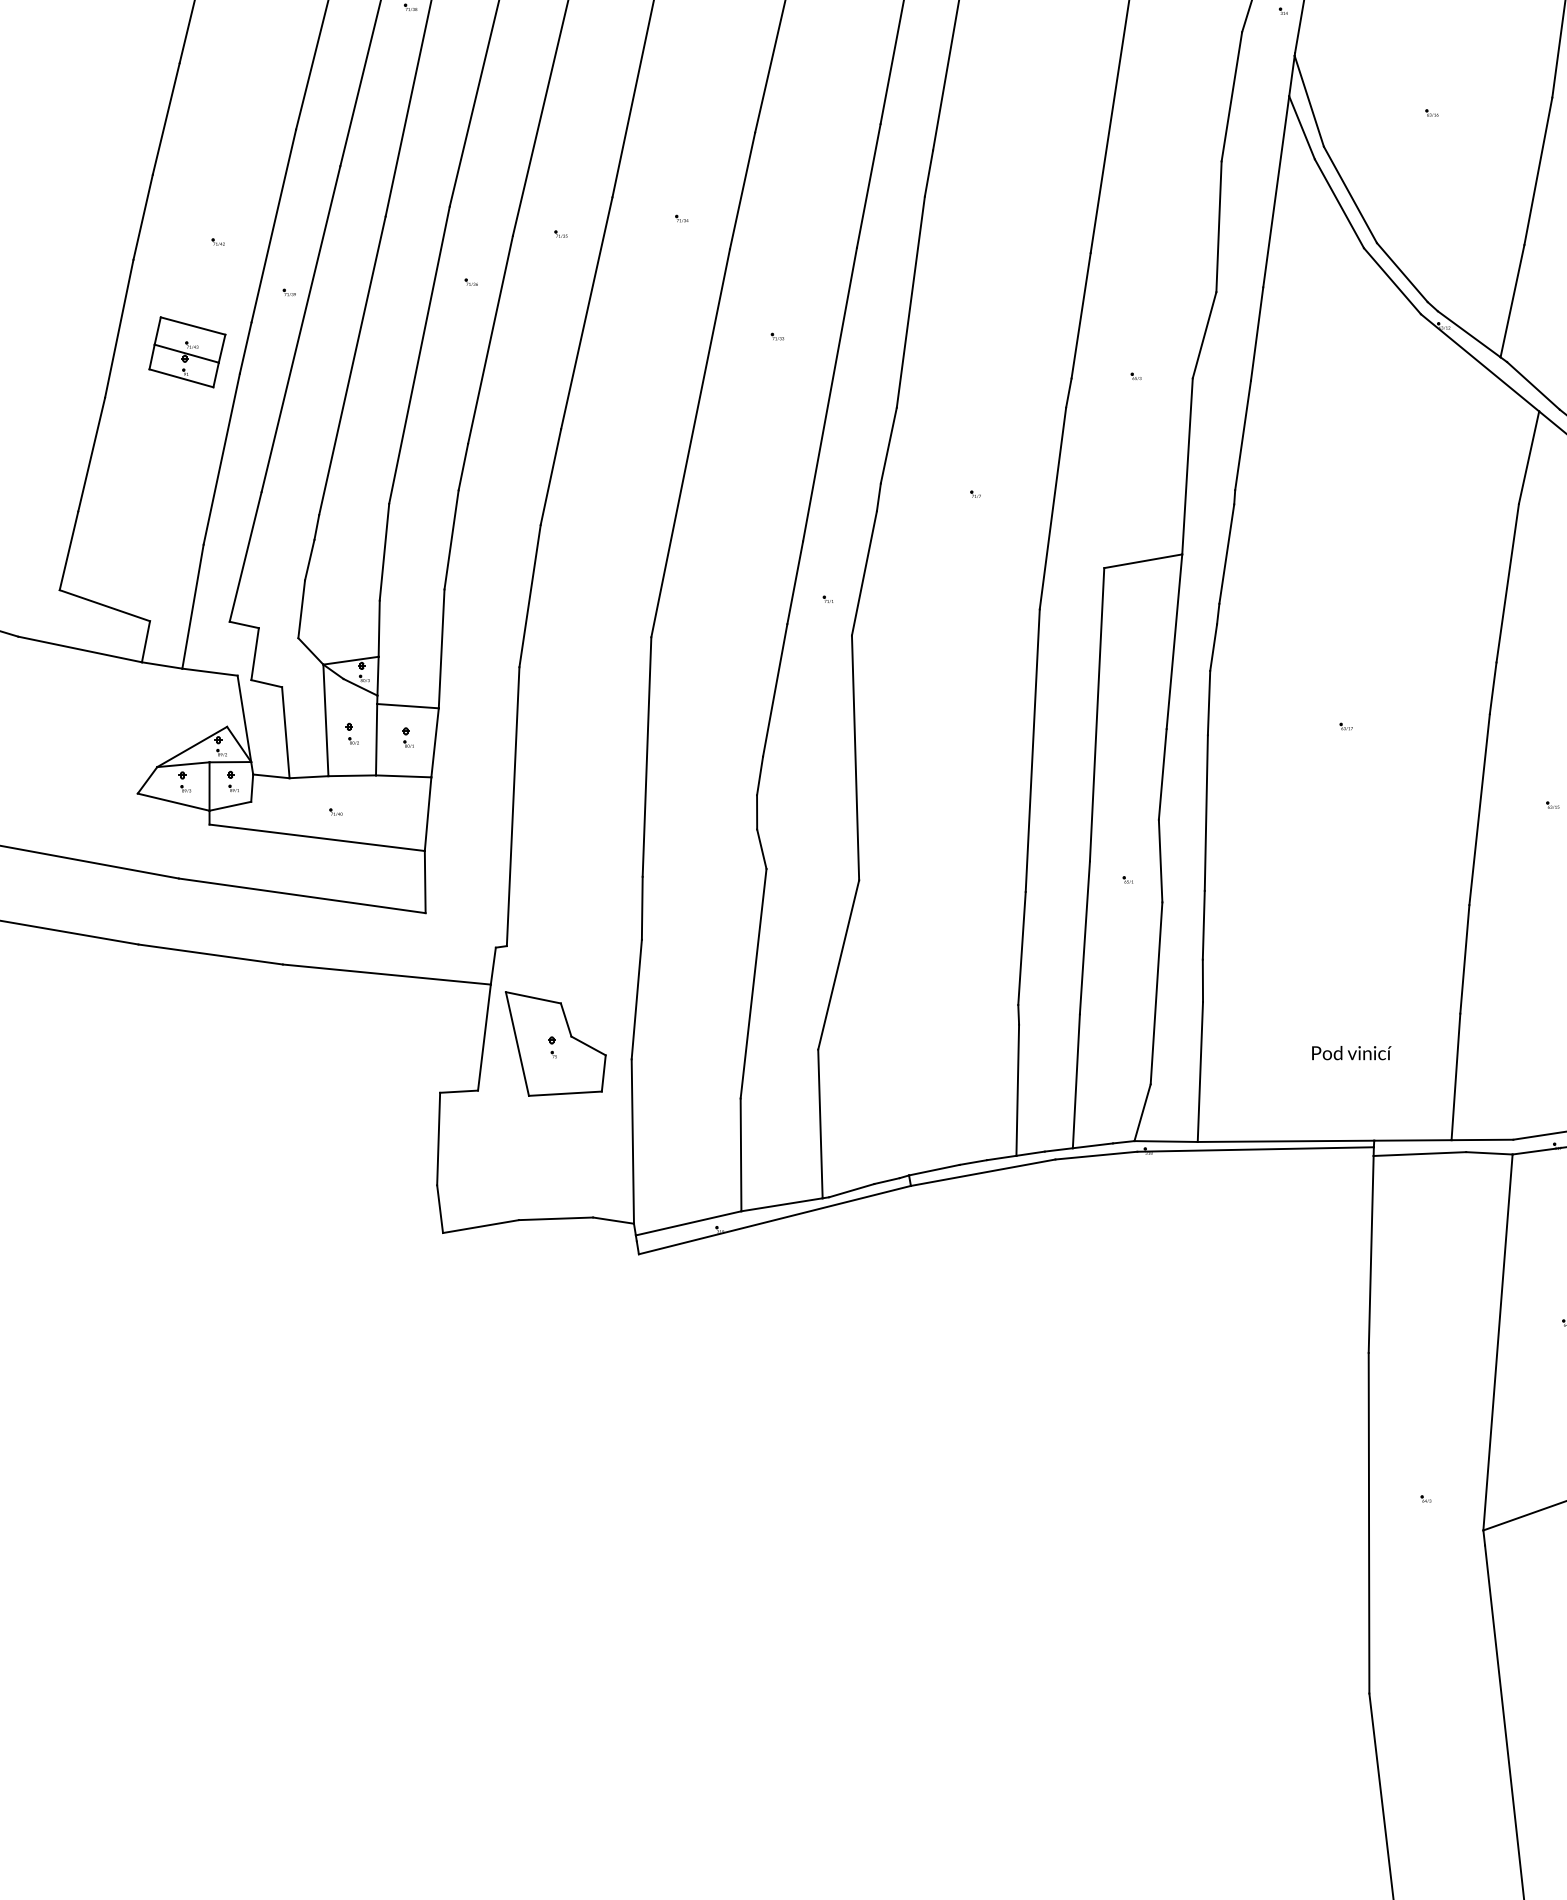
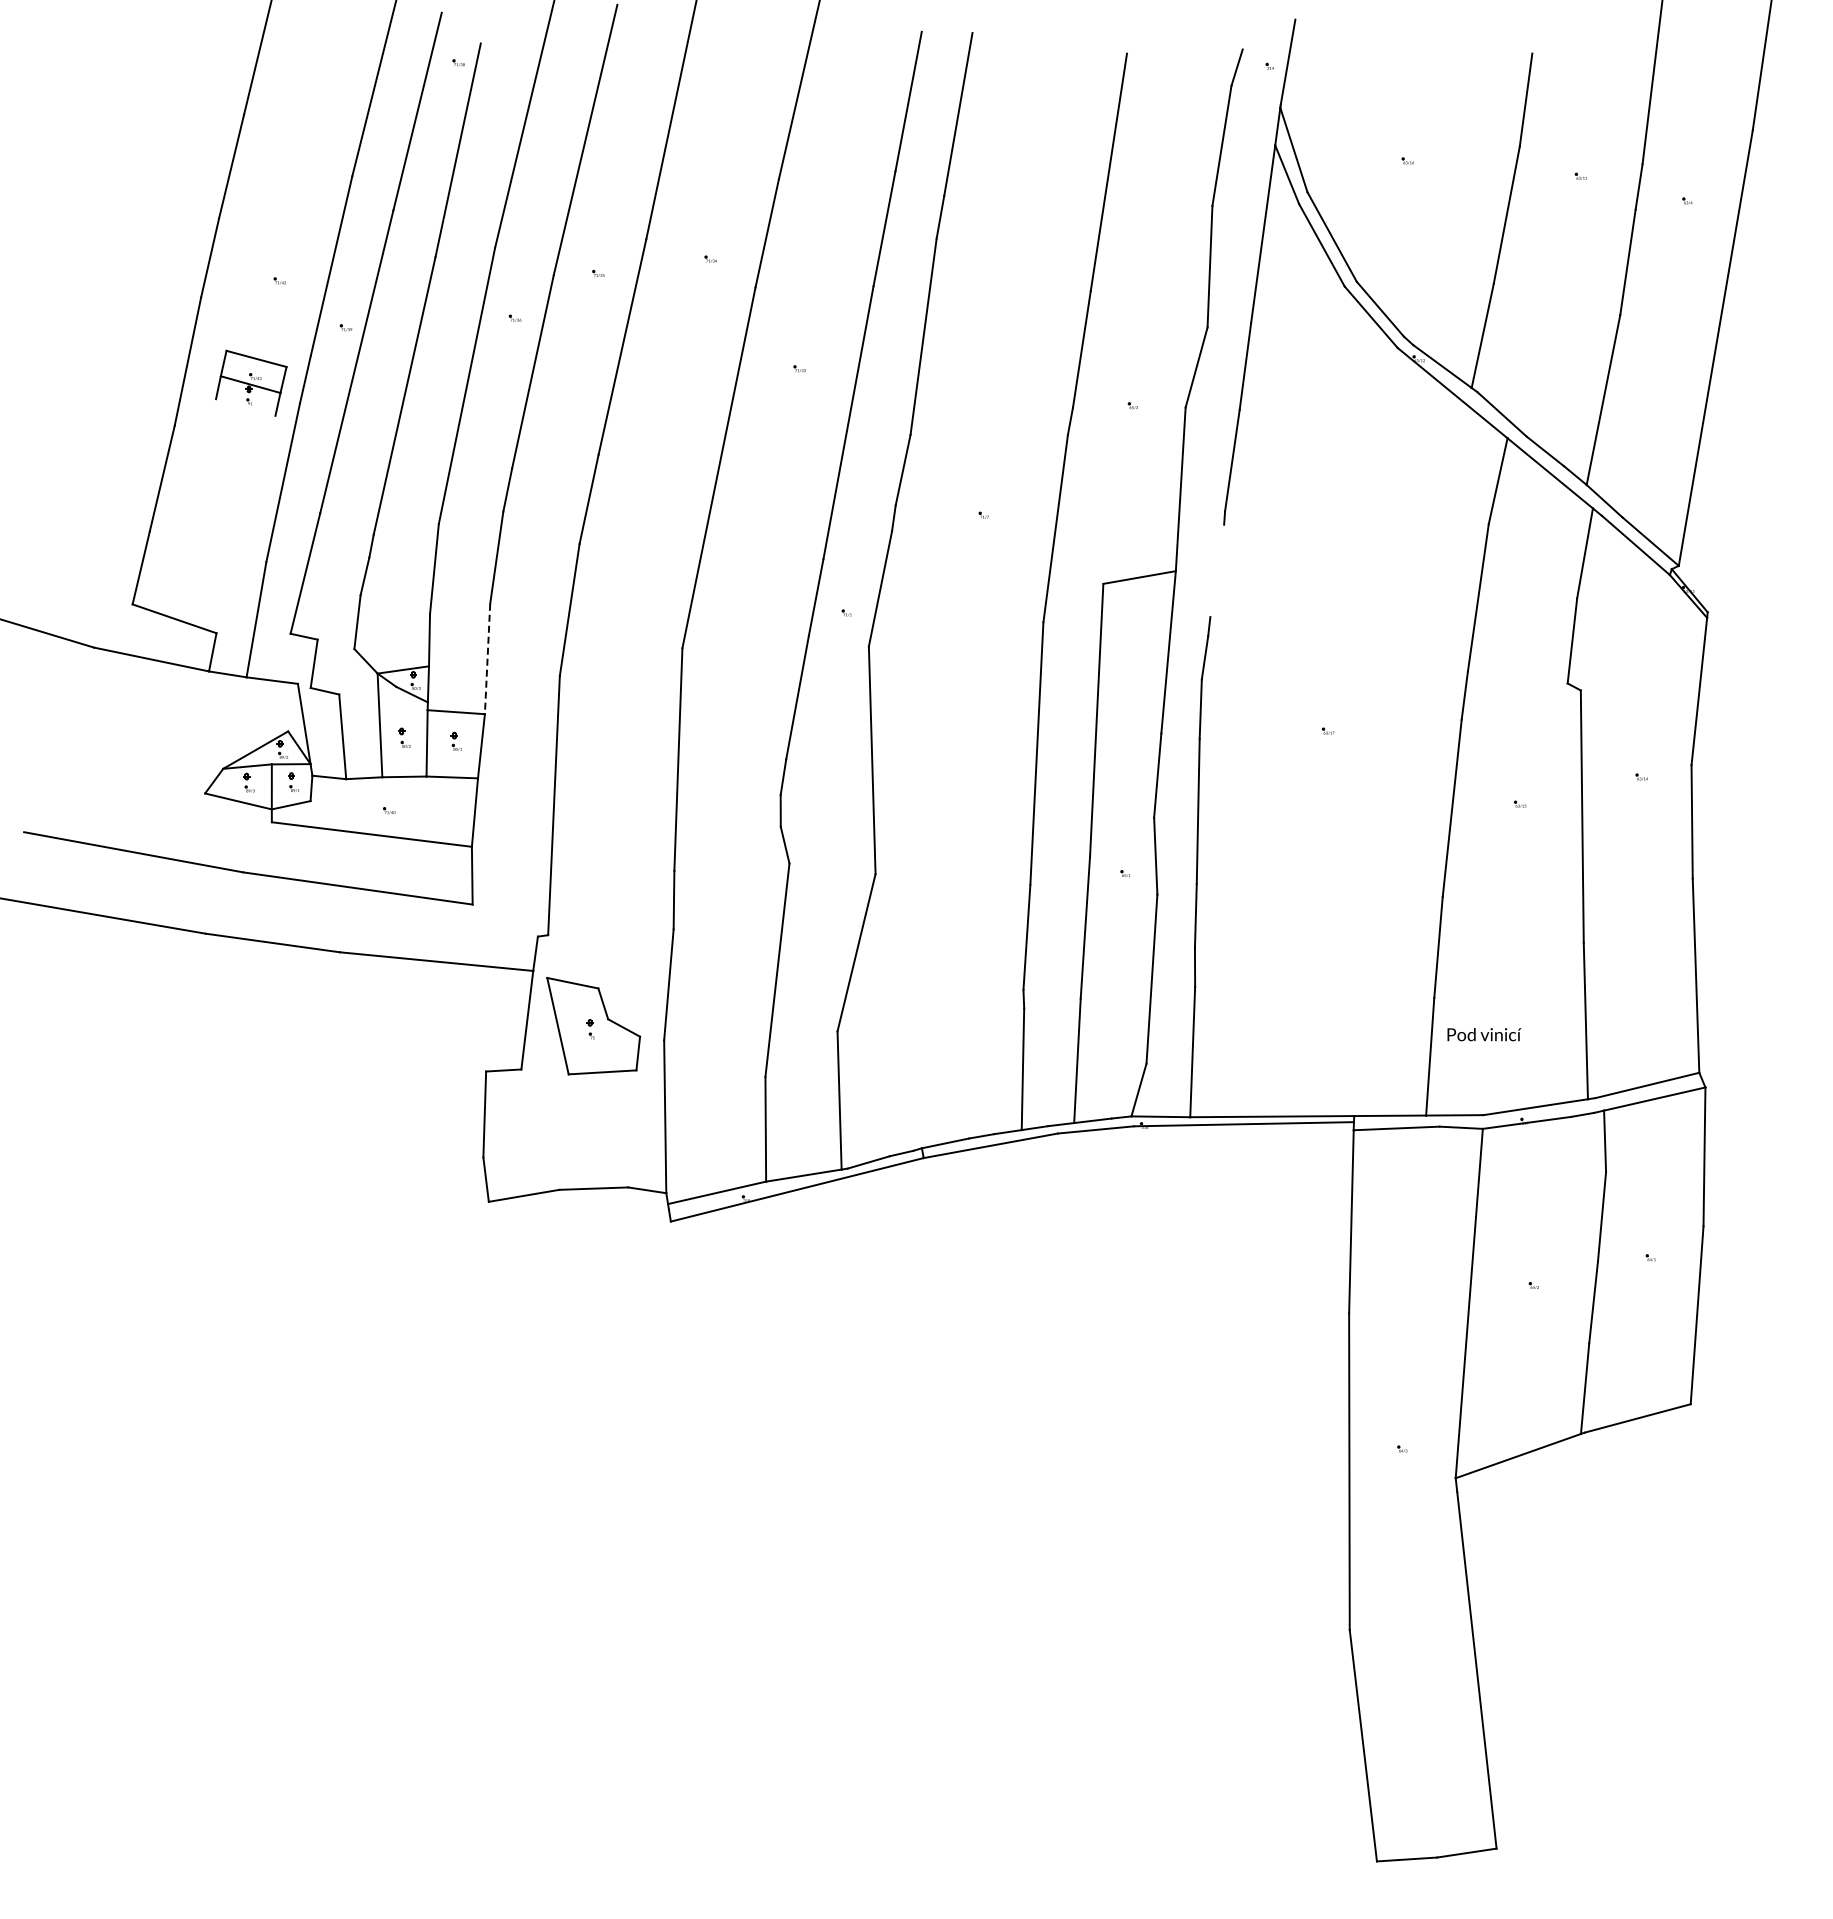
line: (181, 378) -> (245, 407), removed
line: (1227, 553) -> (1217, 570), removed
line: (441, 649) -> (487, 659), solid -> dashed
text: (1351, 1052) -> (1484, 1034), moved

